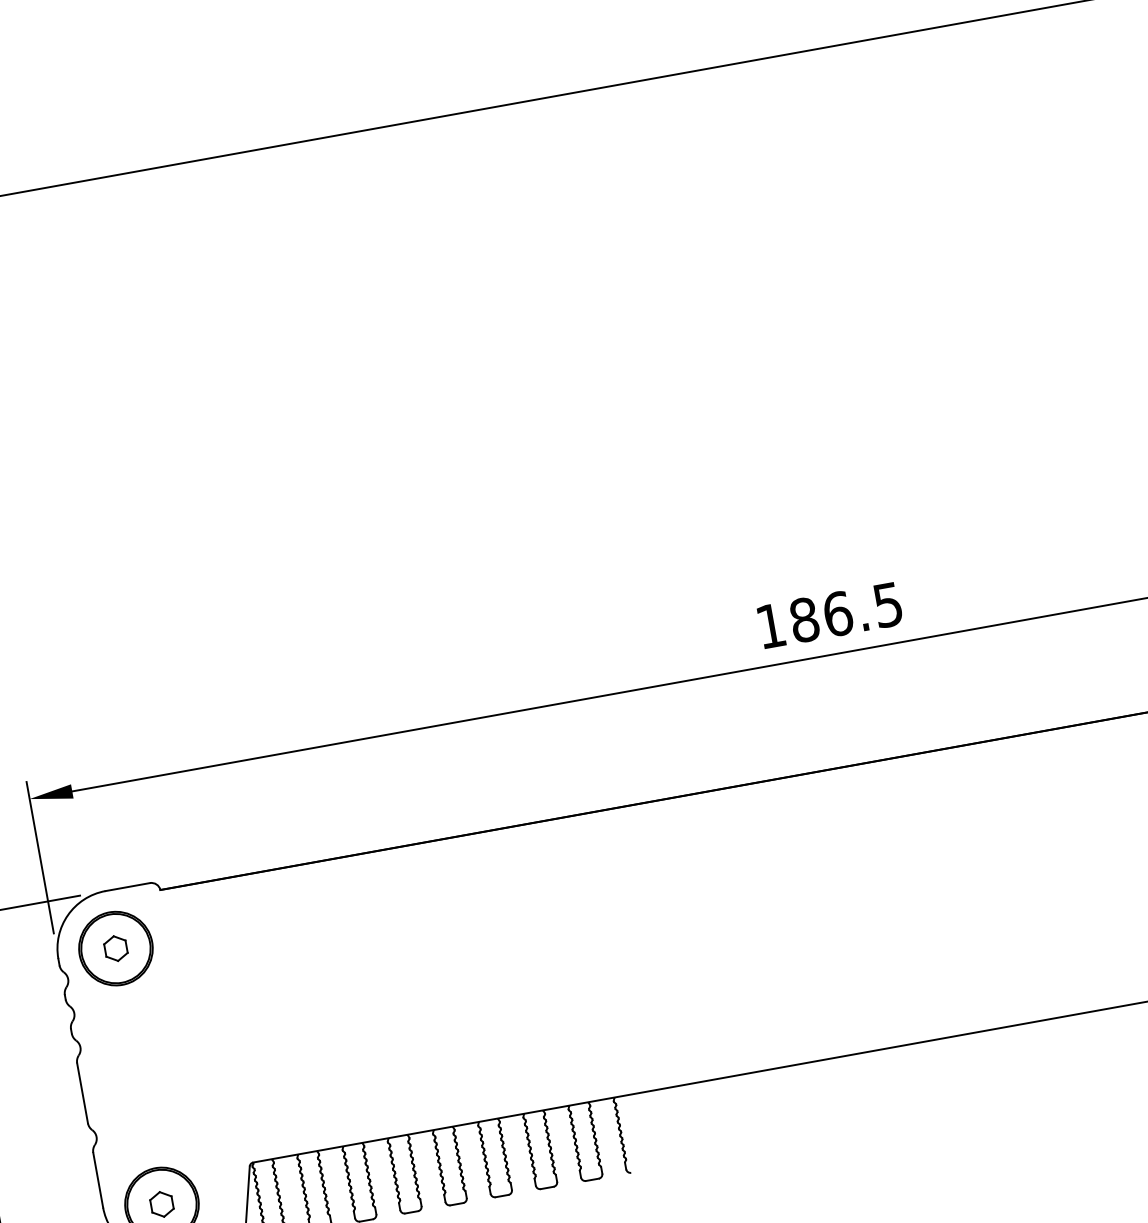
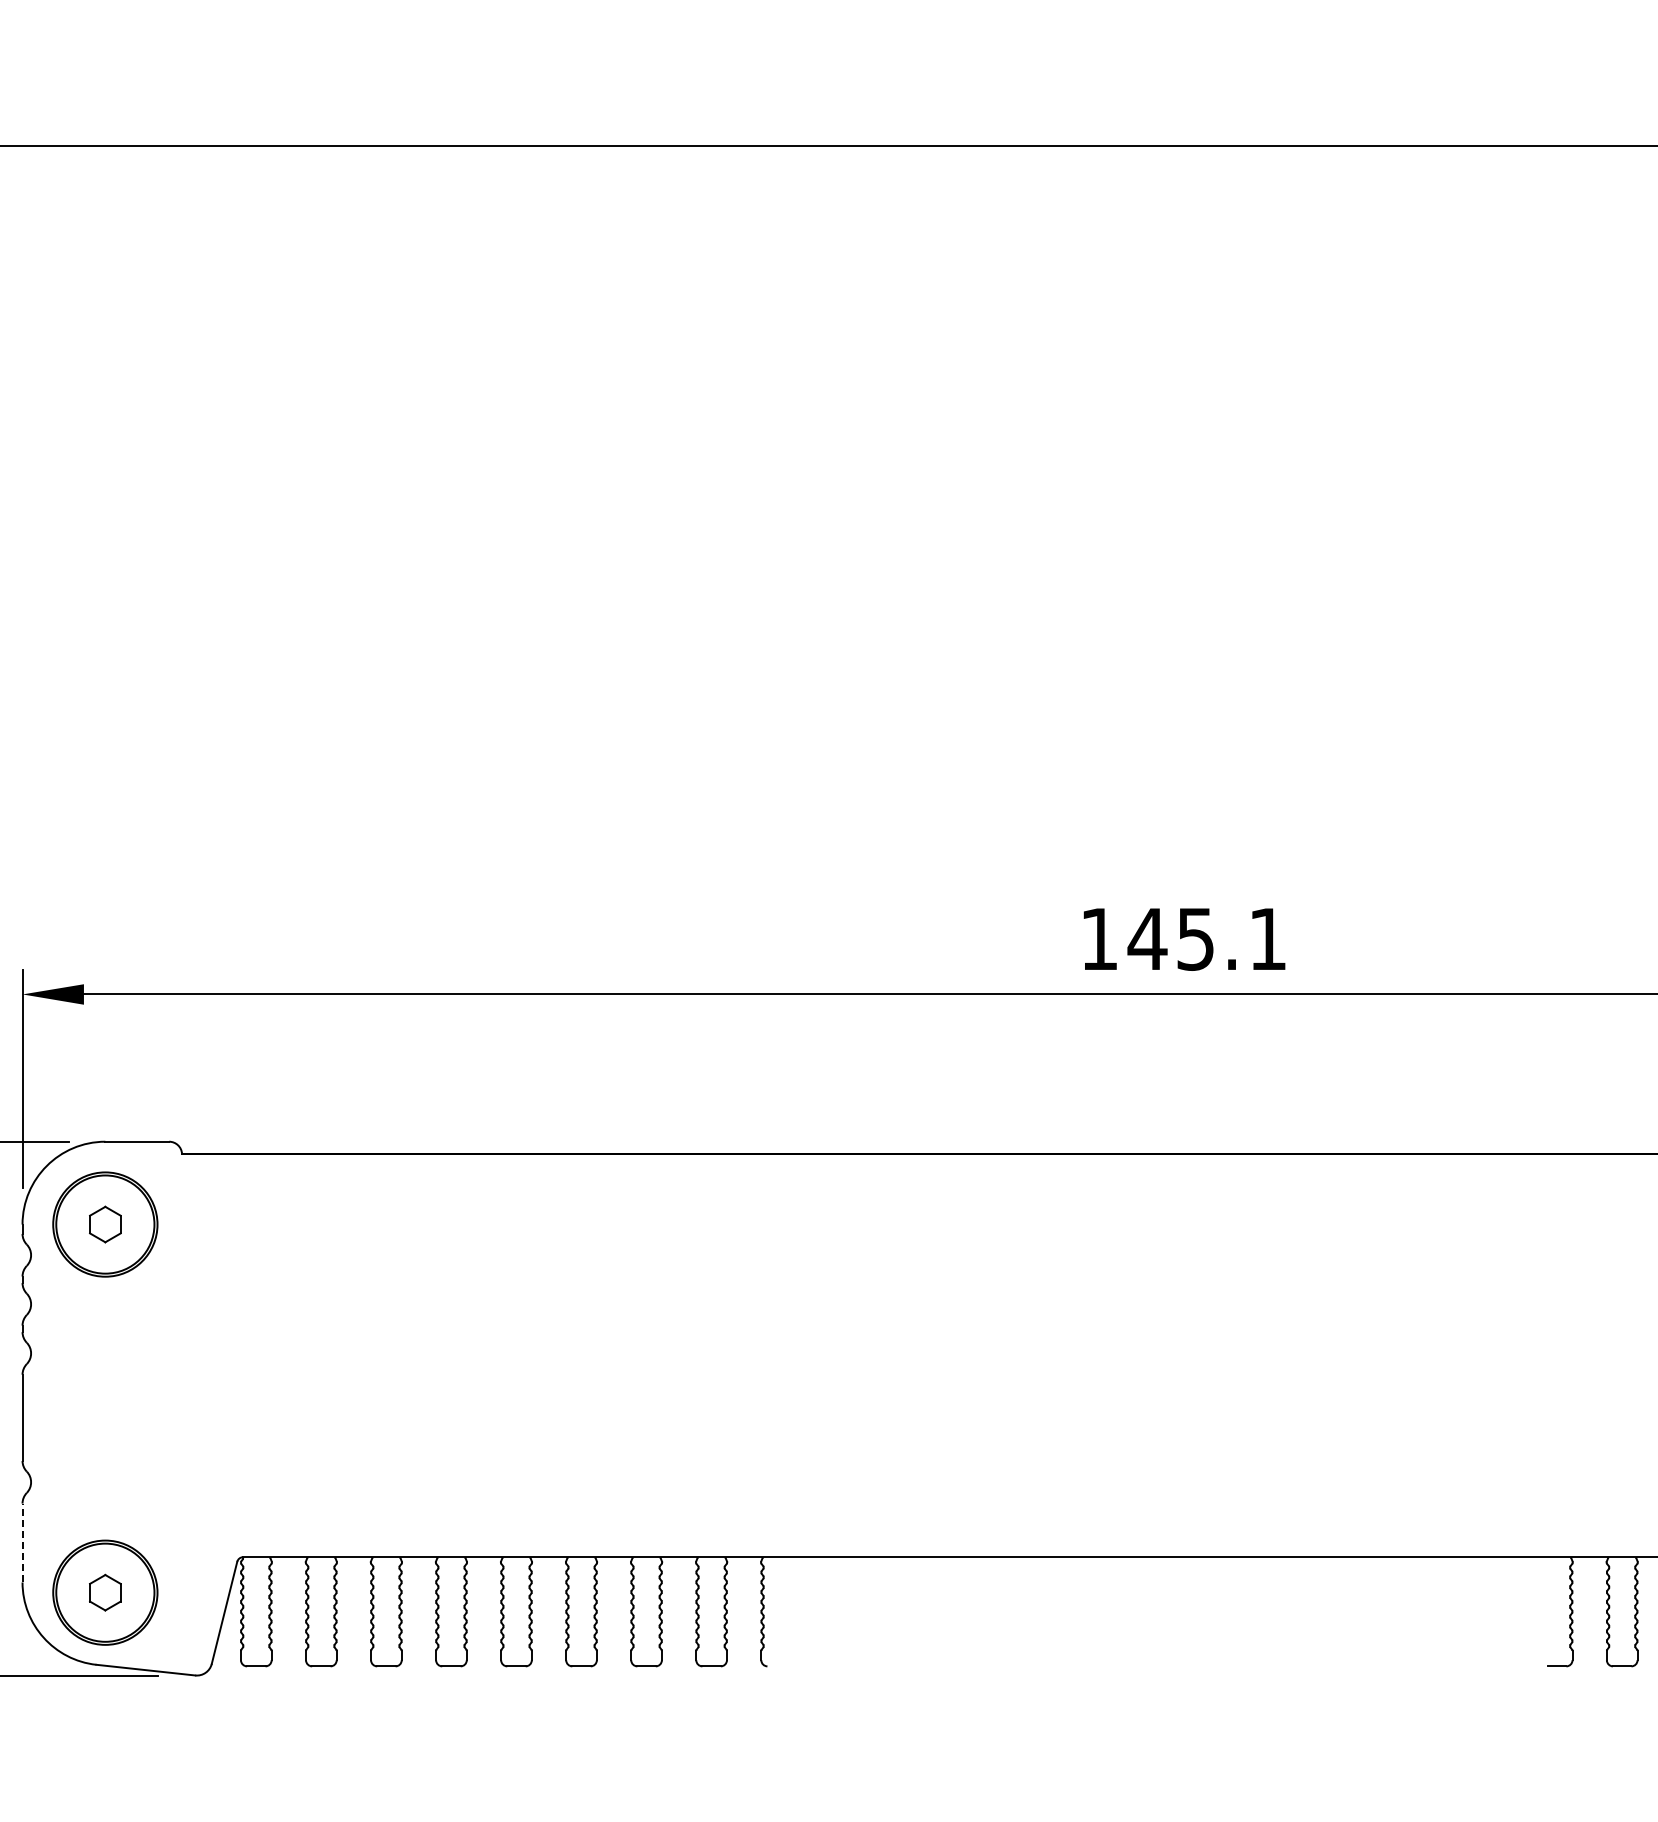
text: (845, 612) -> (1206, 938), 186.5 -> 145.1
line: (98, 1179) -> (22, 1542), solid -> dashed

